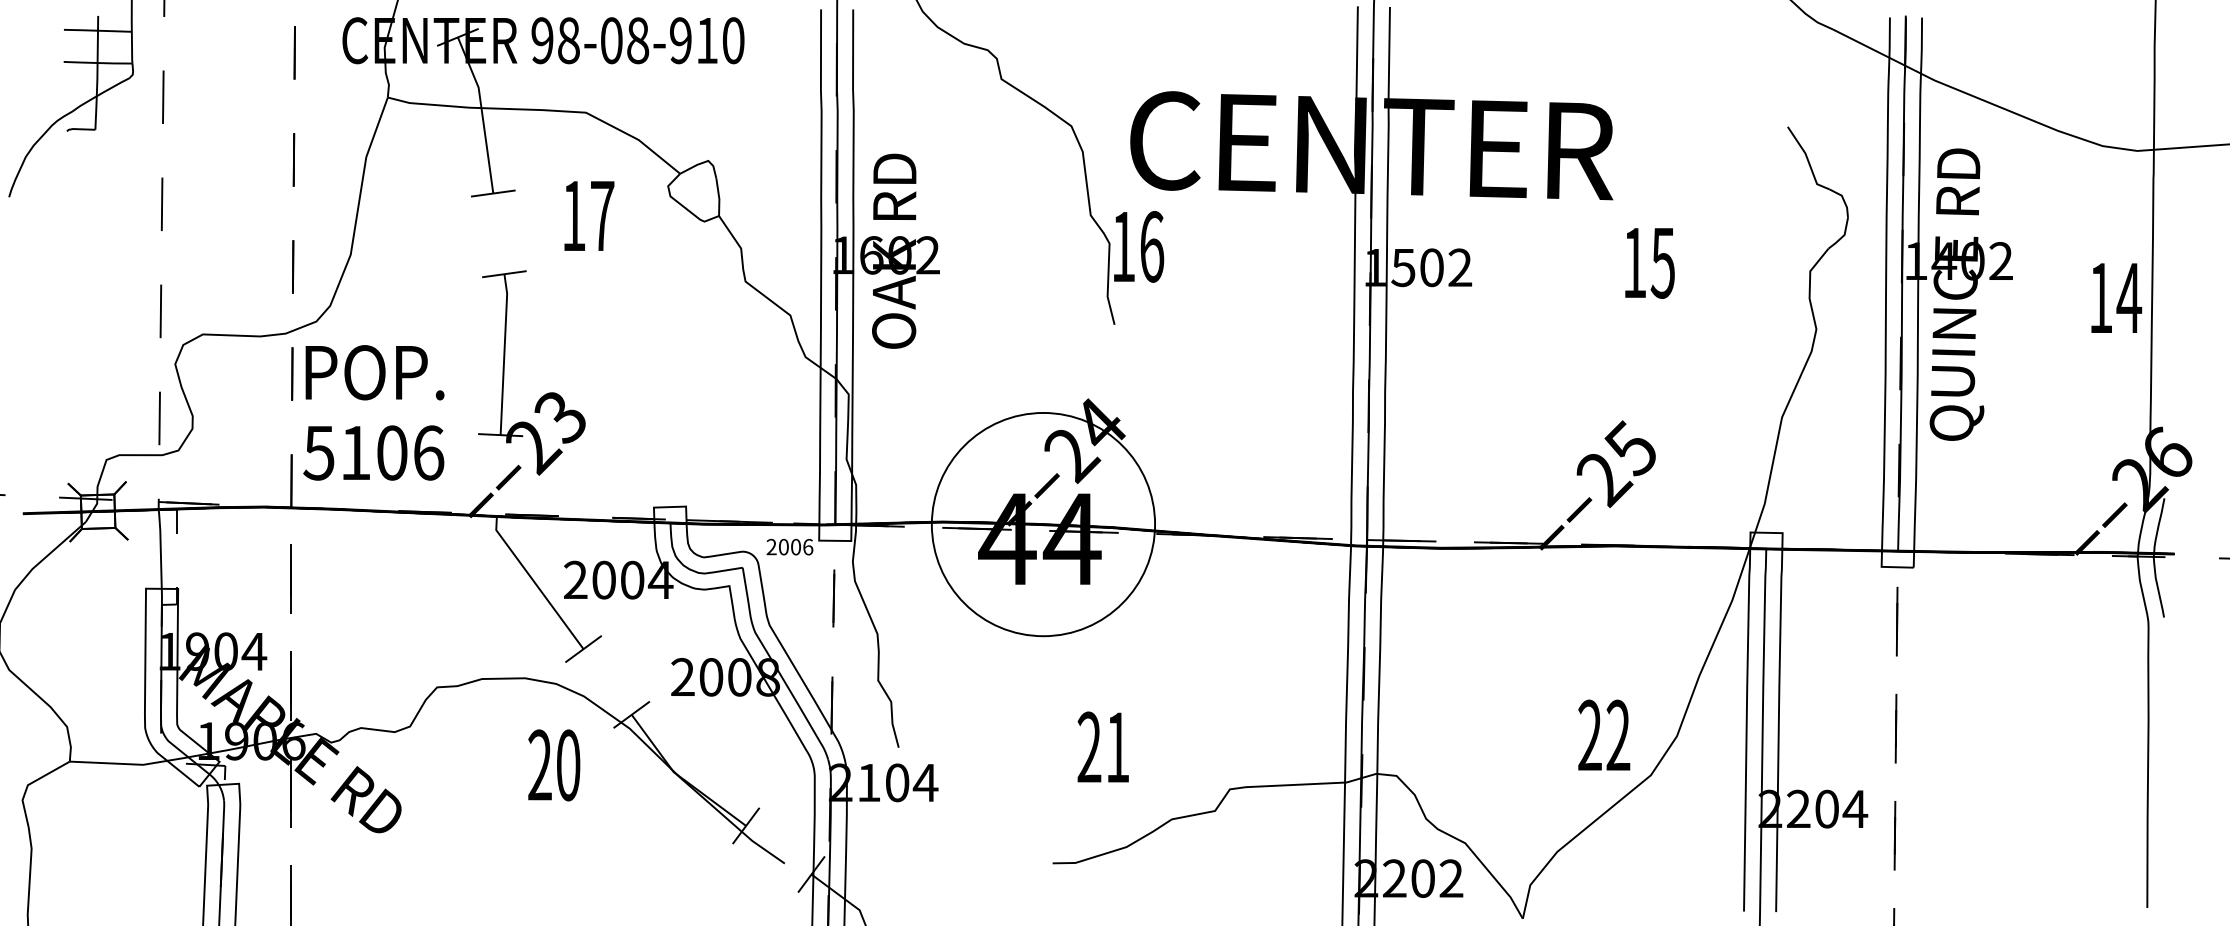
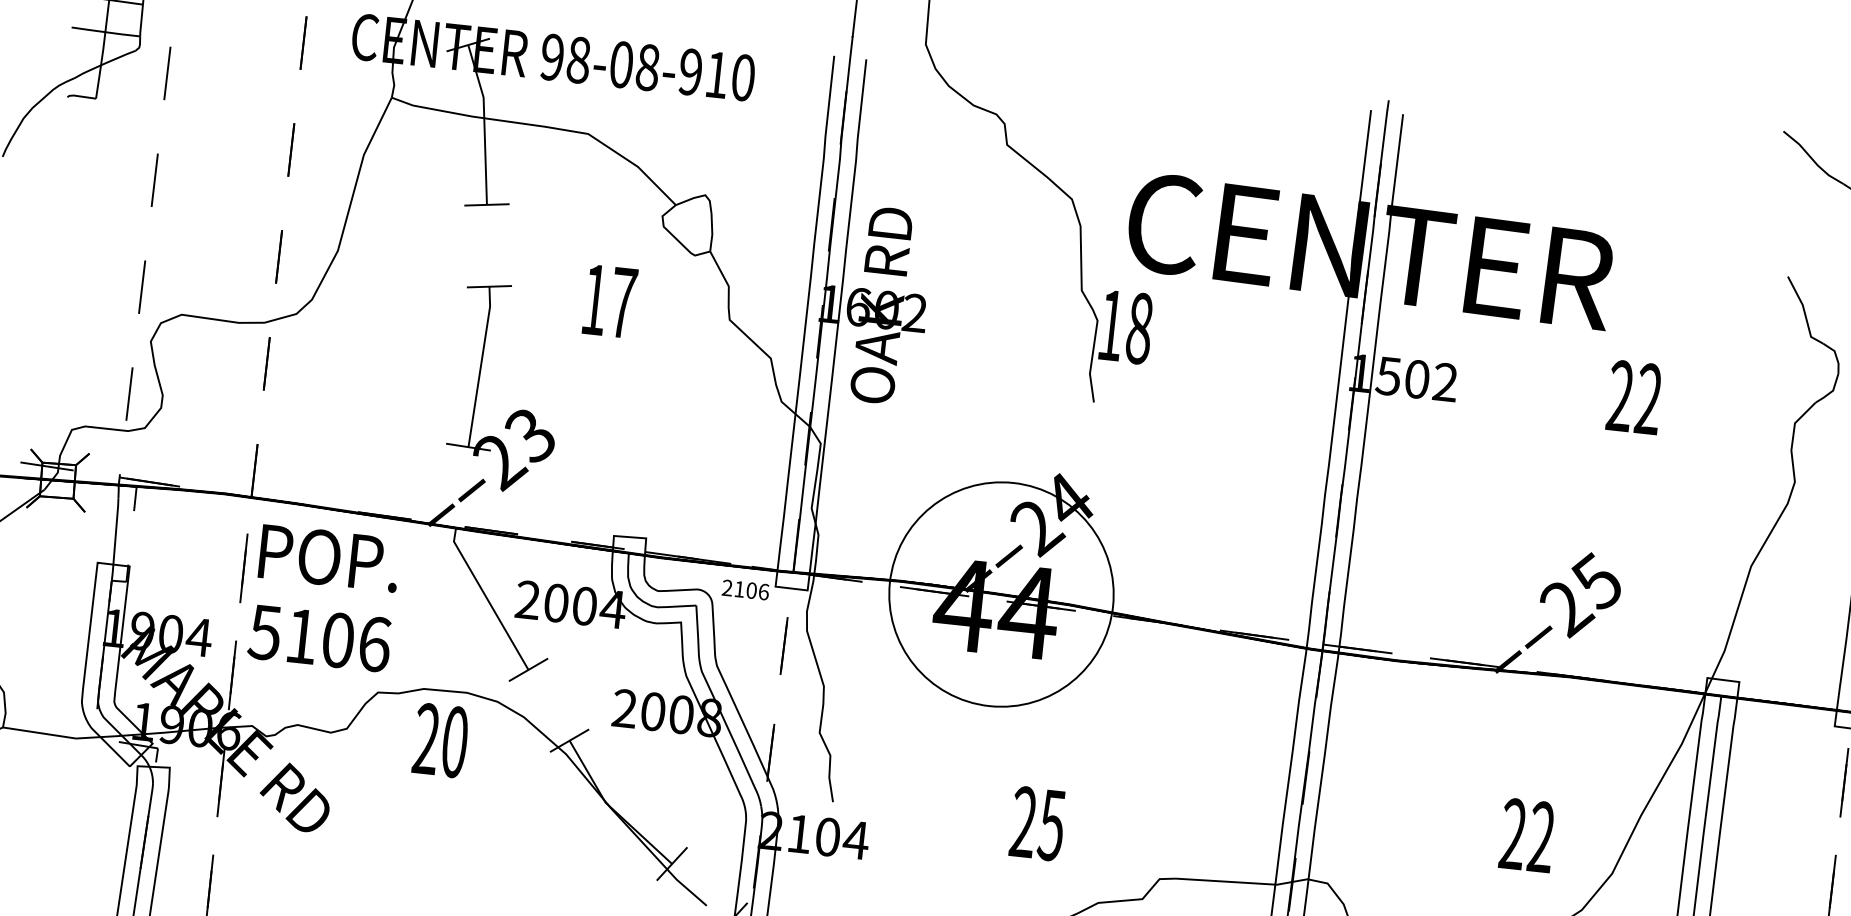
text: (589, 215) -> (610, 300), moved
text: (1152, 246) -> (1140, 328), 16 -> 18
text: (1648, 262) -> (1634, 397), 15 -> 22
text: (373, 412) -> (323, 597), moved
text: (783, 546) -> (739, 588), 2006 -> 2106
text: (1604, 734) -> (1527, 834), moved
text: (1117, 747) -> (1051, 825), 21 -> 25
text: (554, 765) -> (441, 740), moved

